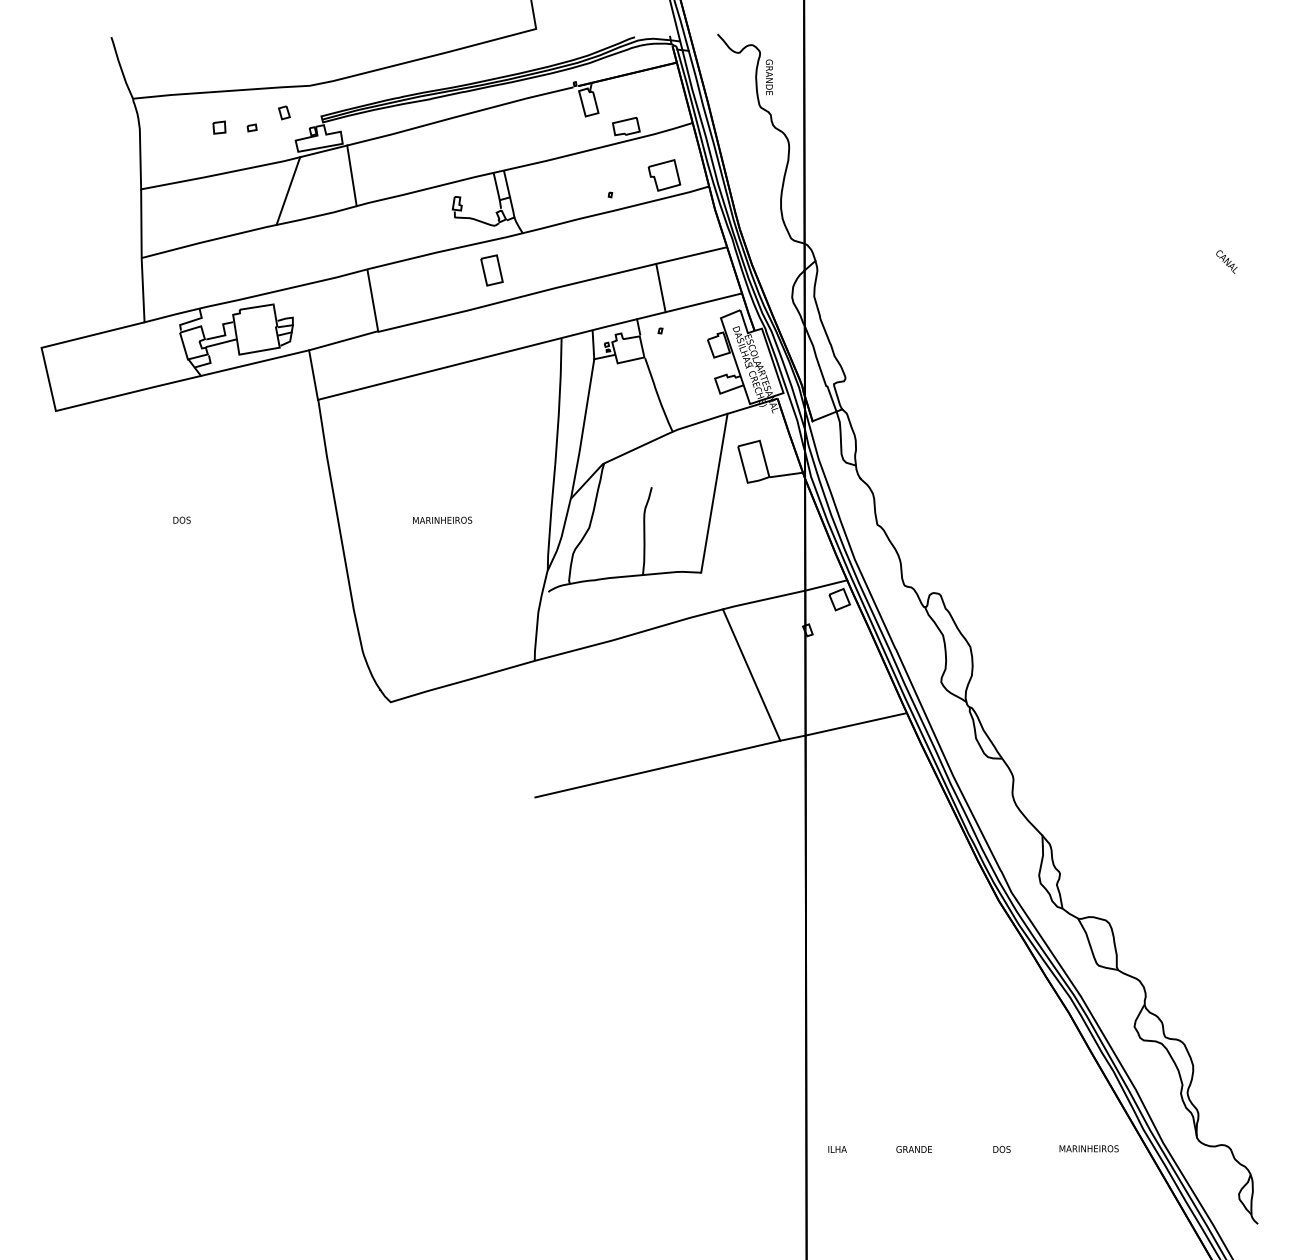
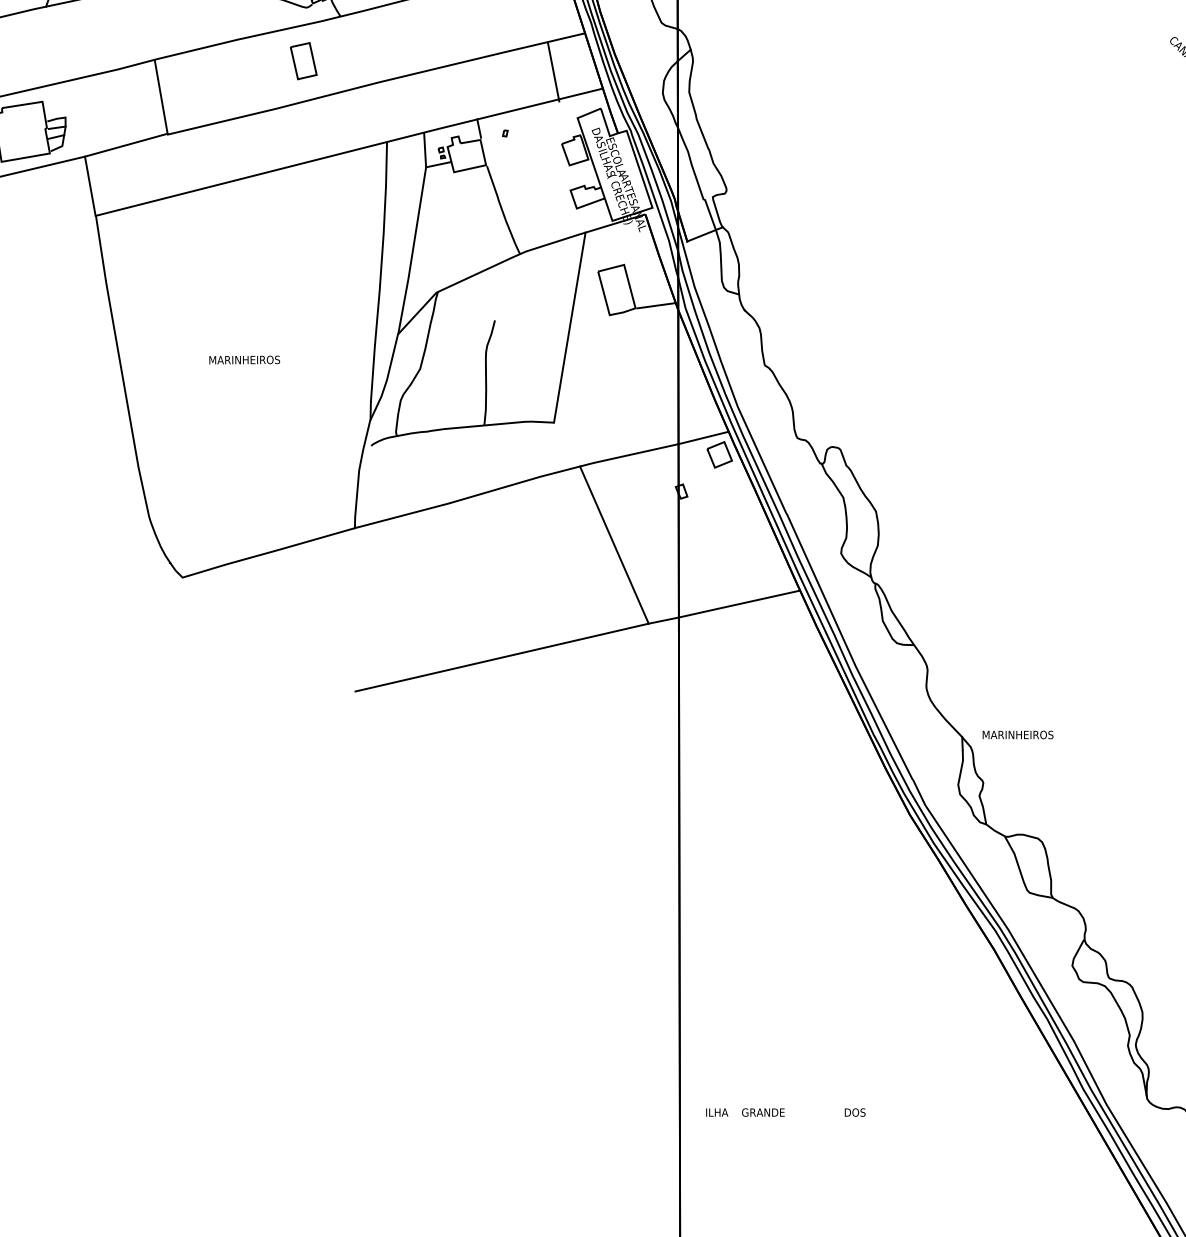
line: (660, 287) -> (553, 71), moved
text: (1088, 1148) -> (1017, 734), moved
text: (913, 1149) -> (762, 1112), moved
text: (1001, 1149) -> (854, 1112), moved

